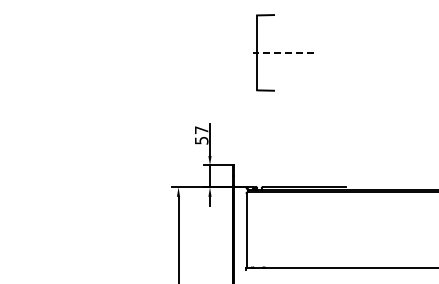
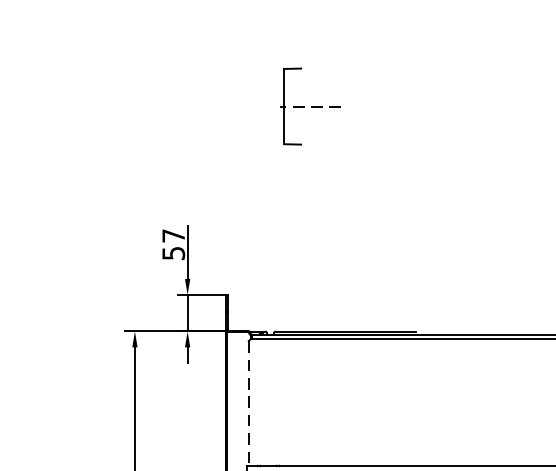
part: (283, 52) -> (310, 105), size x0.6
line: (246, 230) -> (248, 403), solid -> dashed

